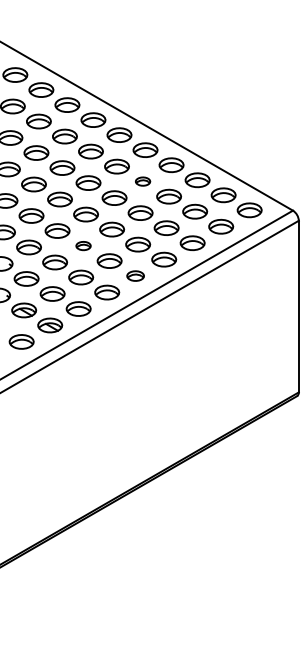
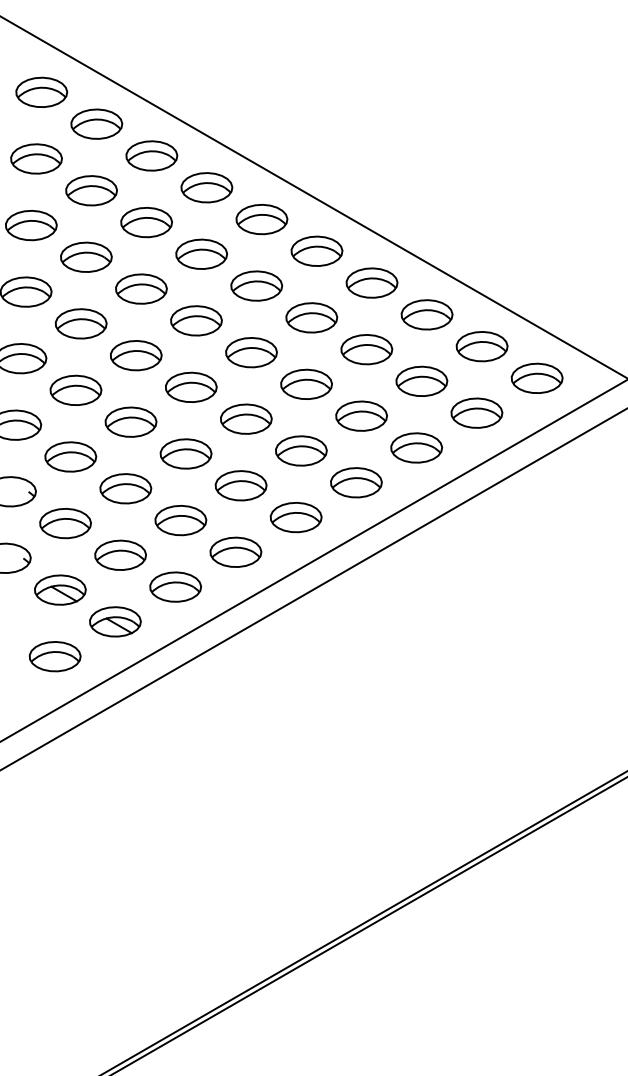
part: (142, 181) -> (310, 317), size x1.67
part: (83, 245) -> (185, 452), size x1.67
part: (135, 275) -> (295, 516), size x1.43

